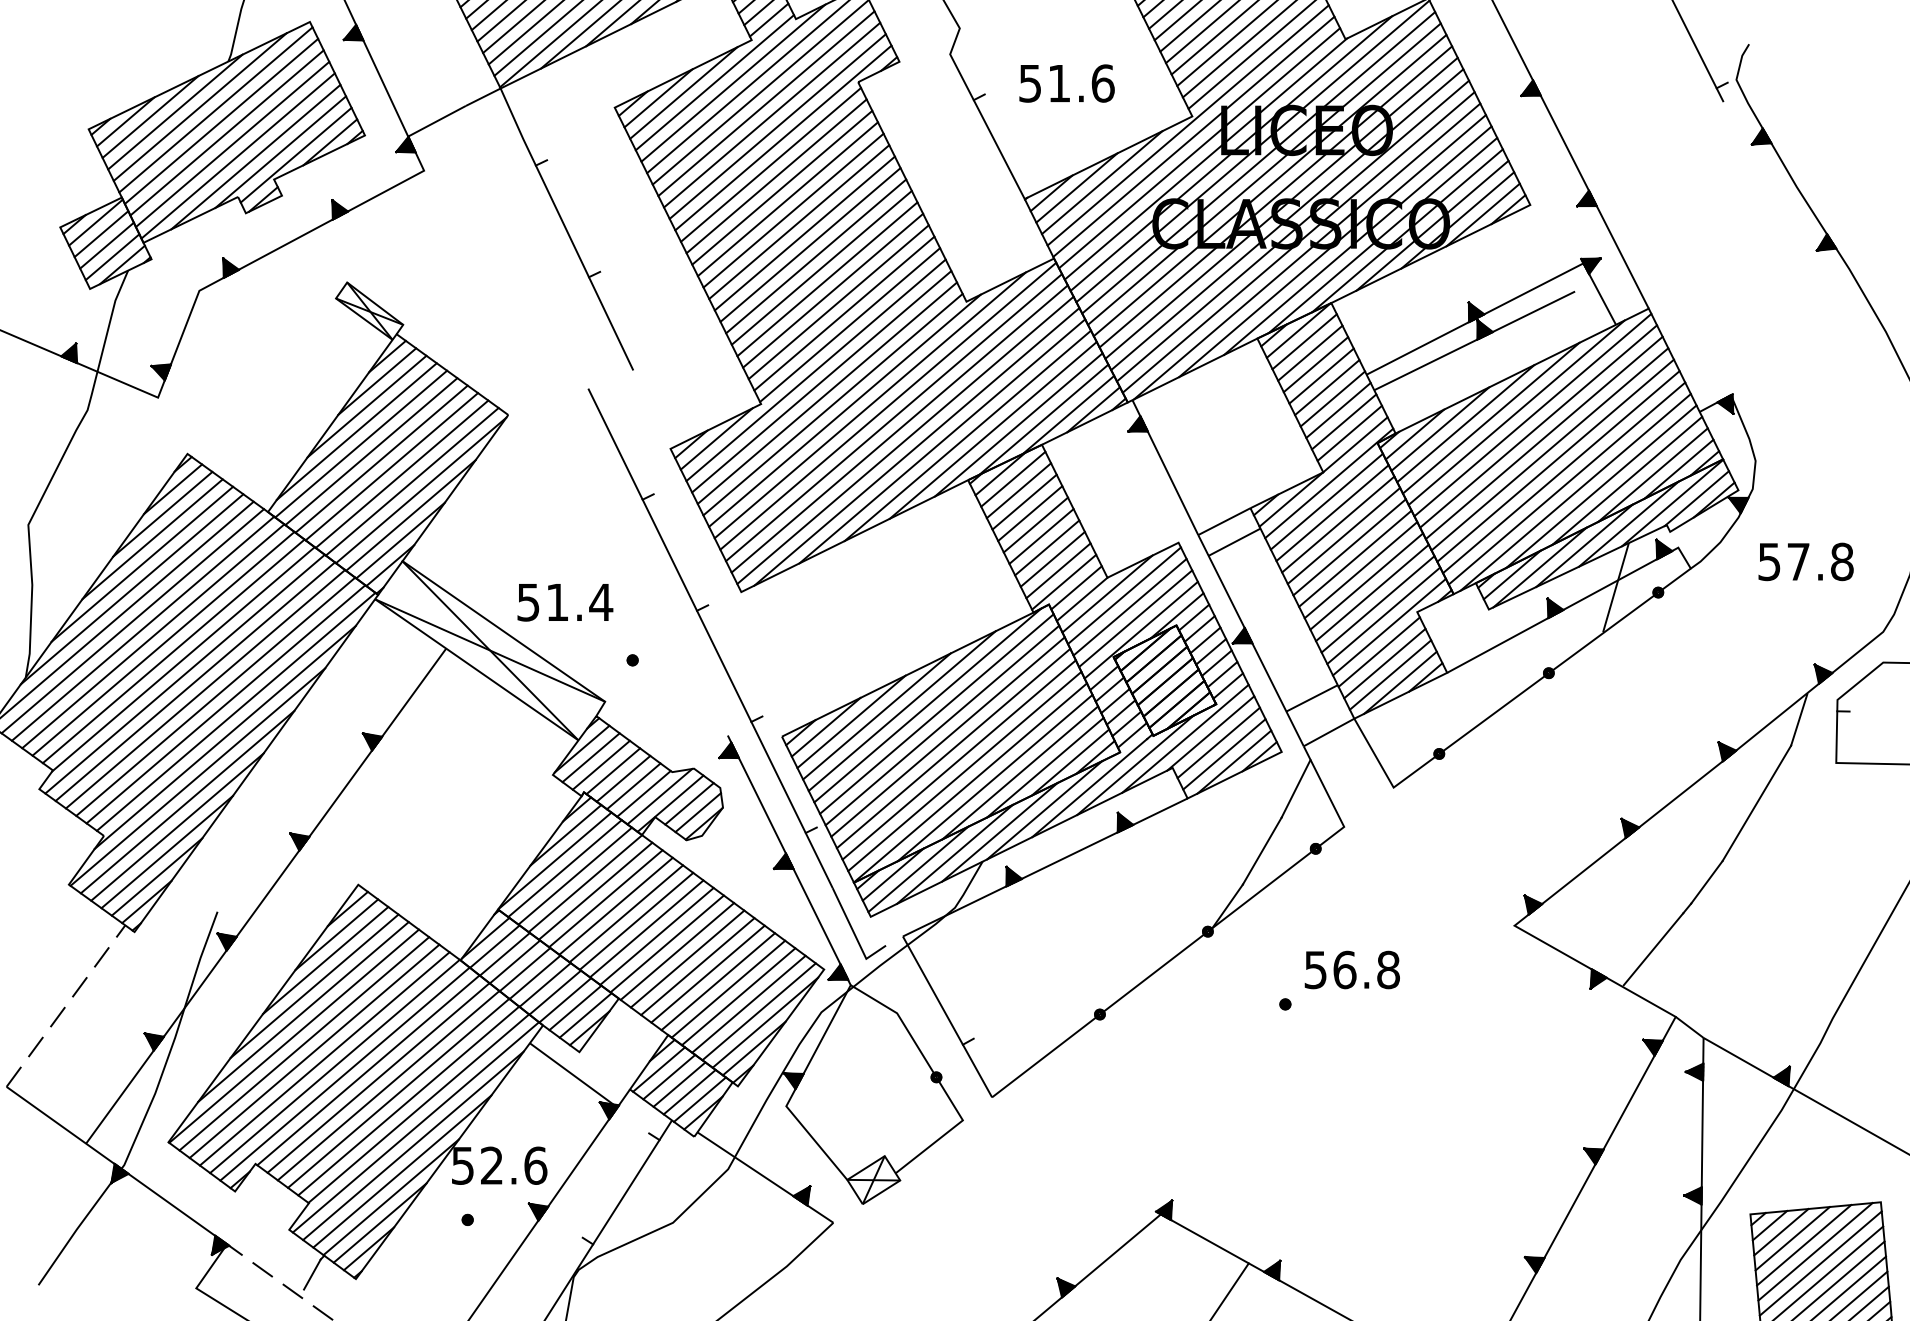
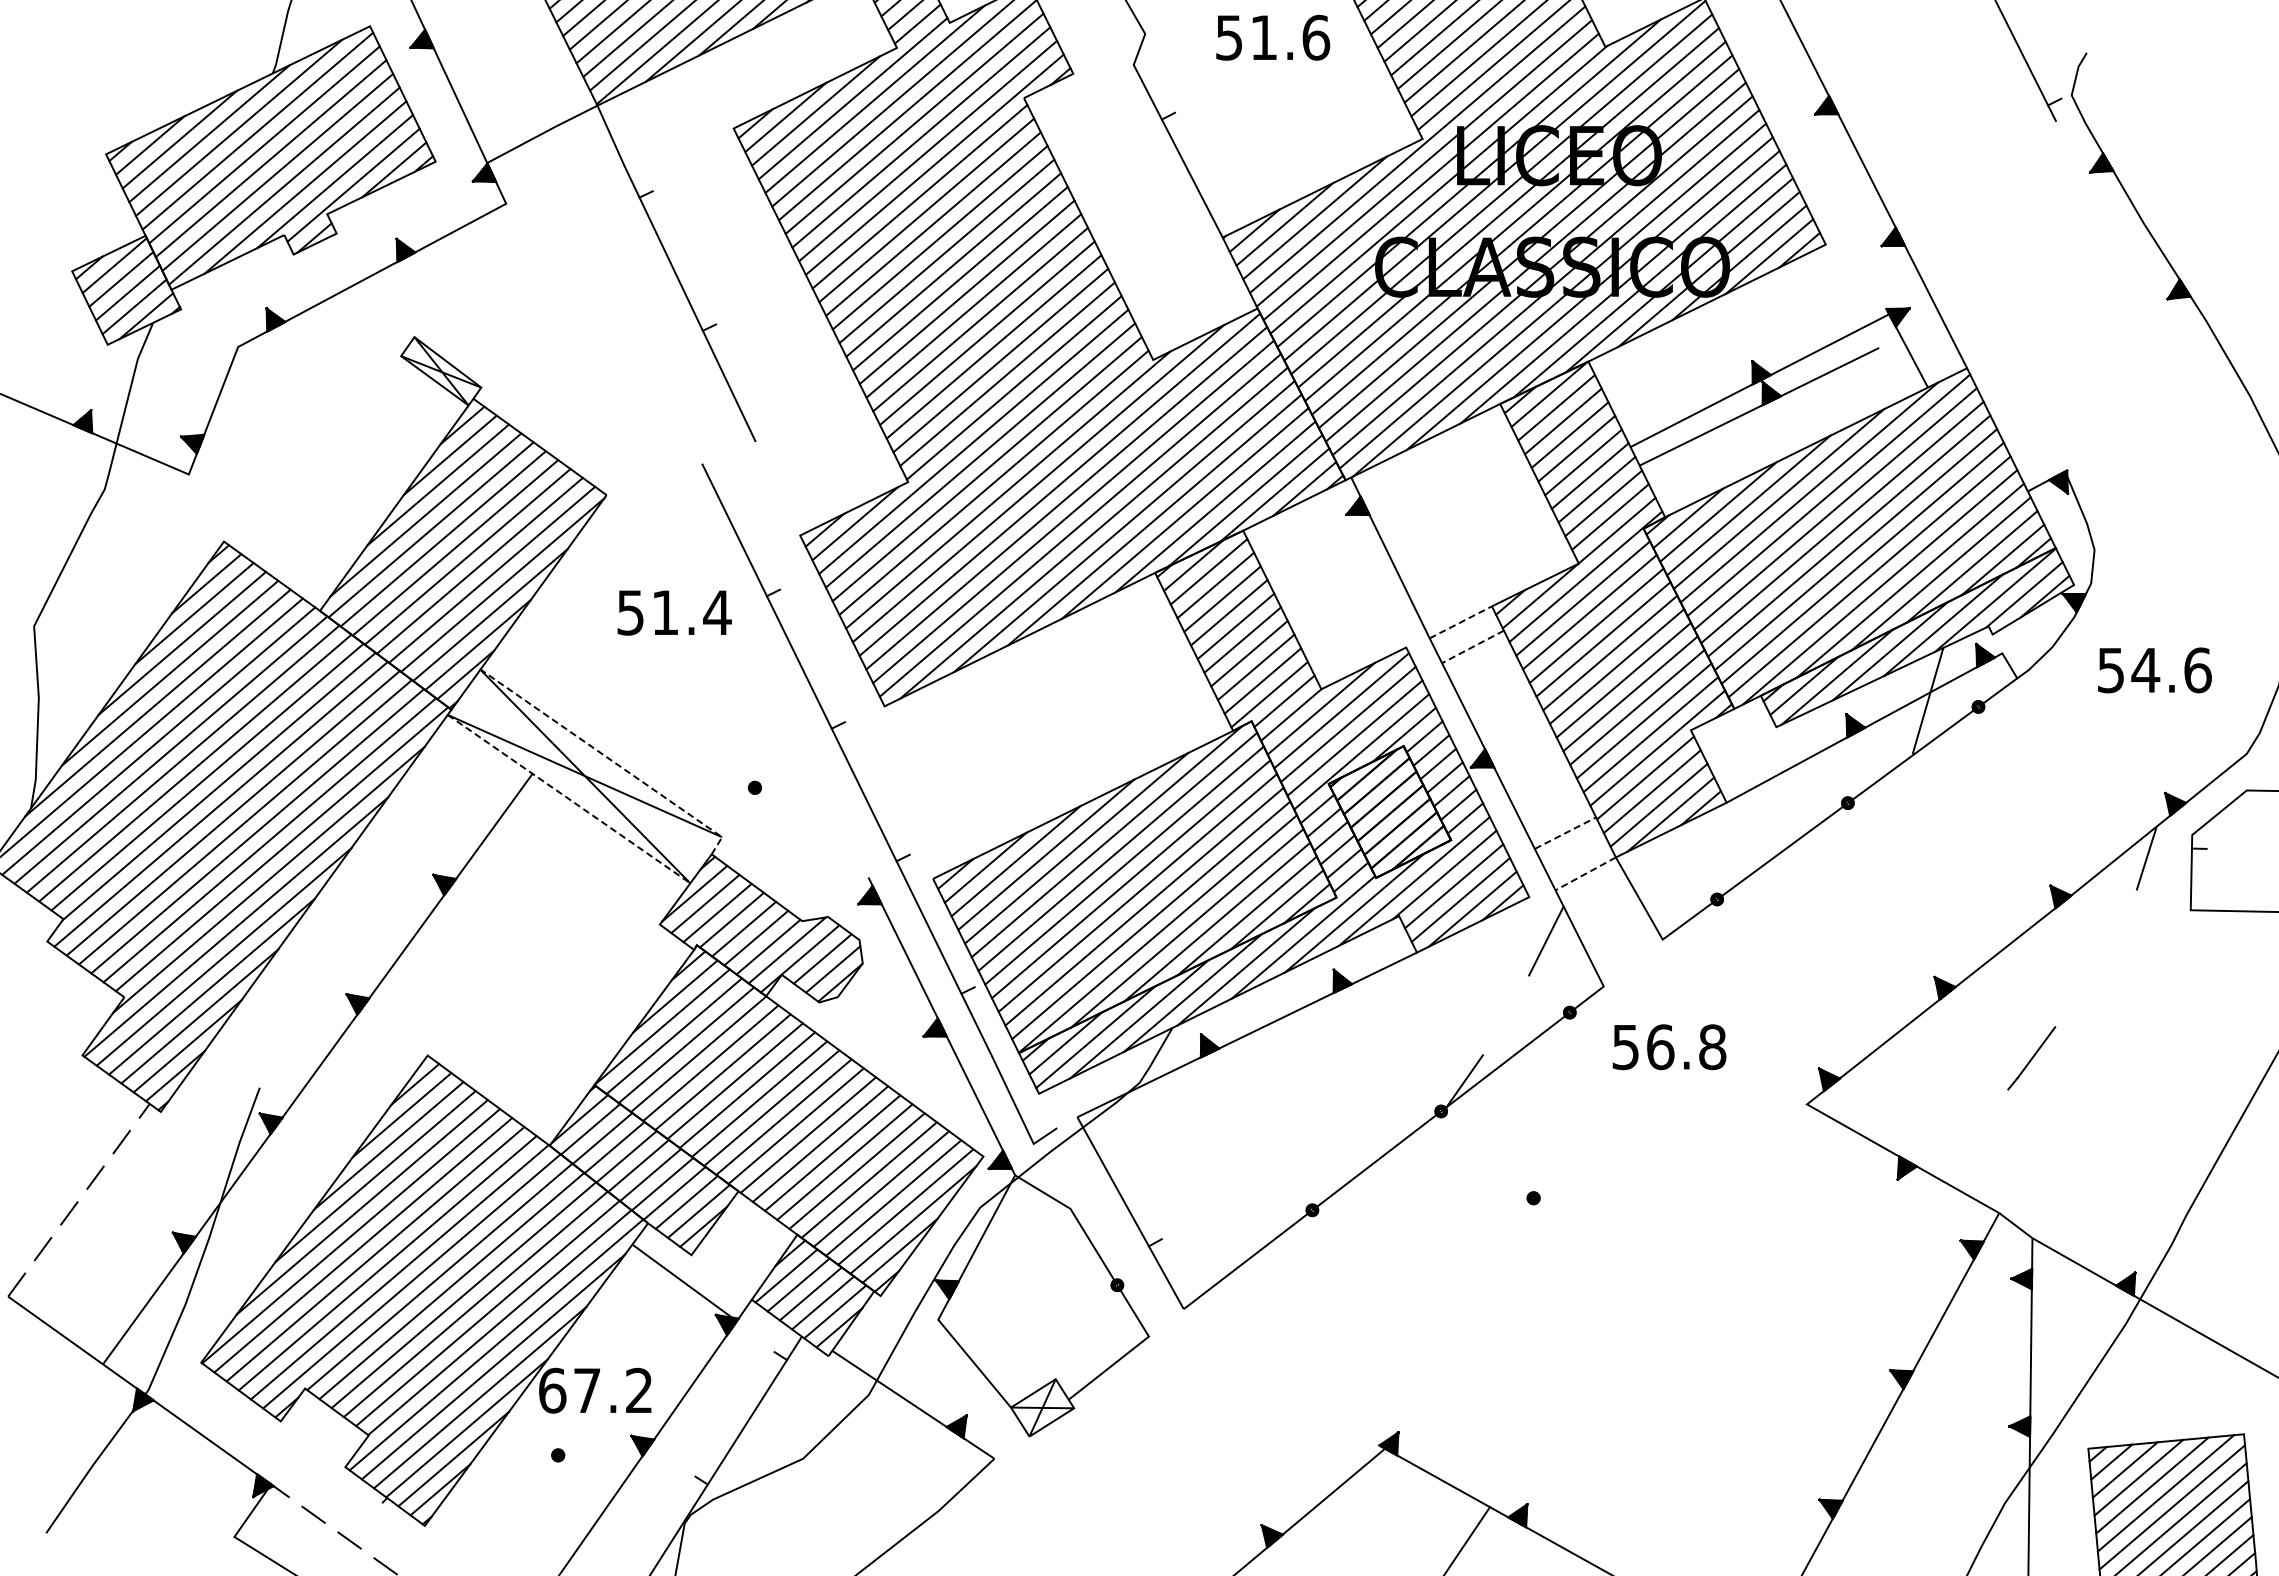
text: (1067, 83) -> (1273, 37), moved
line: (1224, 521) -> (1461, 622), solid -> dashed
line: (1234, 541) -> (1472, 646), solid -> dashed
text: (1820, 561) -> (2171, 670), 57.8 -> 54.6
text: (565, 602) -> (674, 612), moved
line: (510, 636) -> (609, 759), solid -> dashed
line: (477, 670) -> (569, 799), solid -> dashed
line: (1312, 697) -> (1565, 832), solid -> dashed
line: (1328, 733) -> (1585, 874), solid -> dashed
line: (1756, 803) -> (2095, 958), removed
line: (1261, 851) -> (1505, 1015), removed
line: (1653, 949) -> (1972, 1132), removed
text: (1352, 970) -> (1669, 1047), moved
text: (499, 1165) -> (596, 1390), 52.6 -> 67.2
line: (312, 1274) -> (372, 1520), removed

